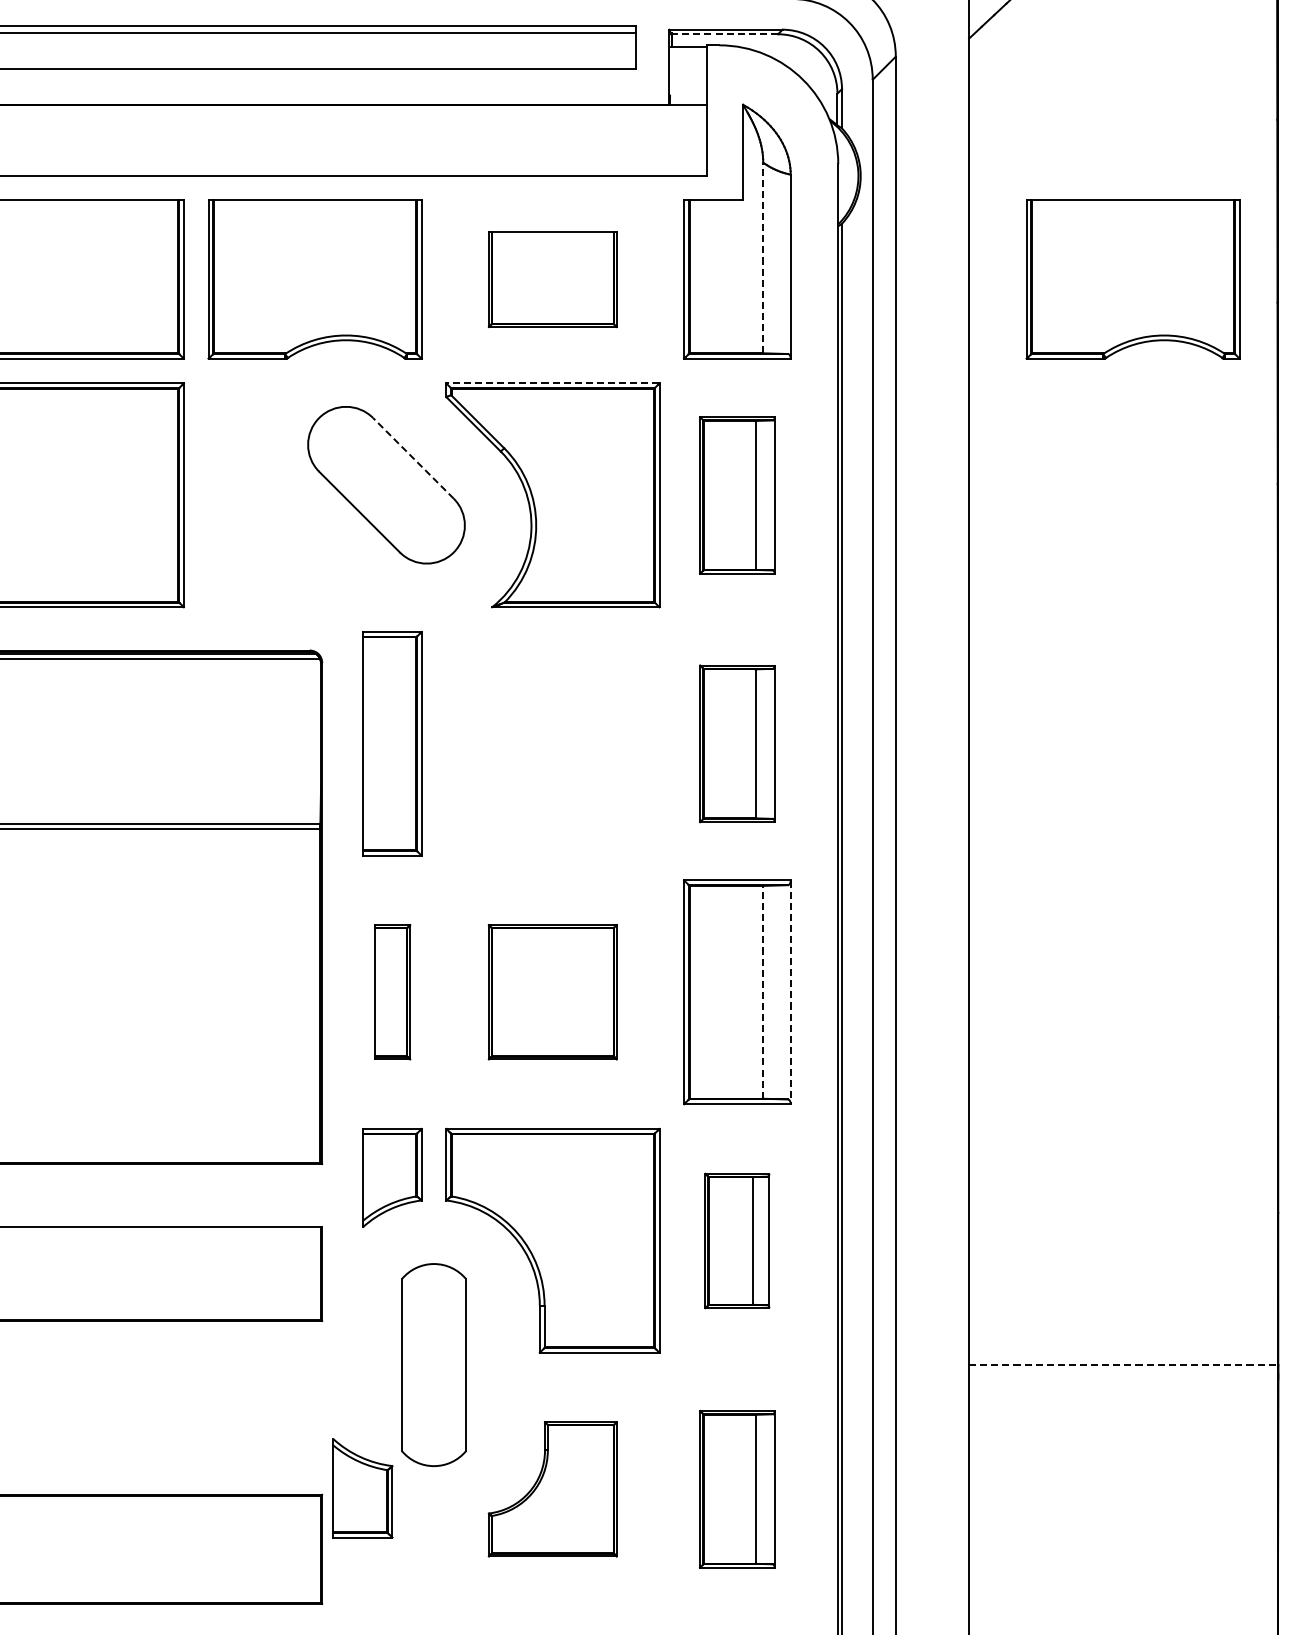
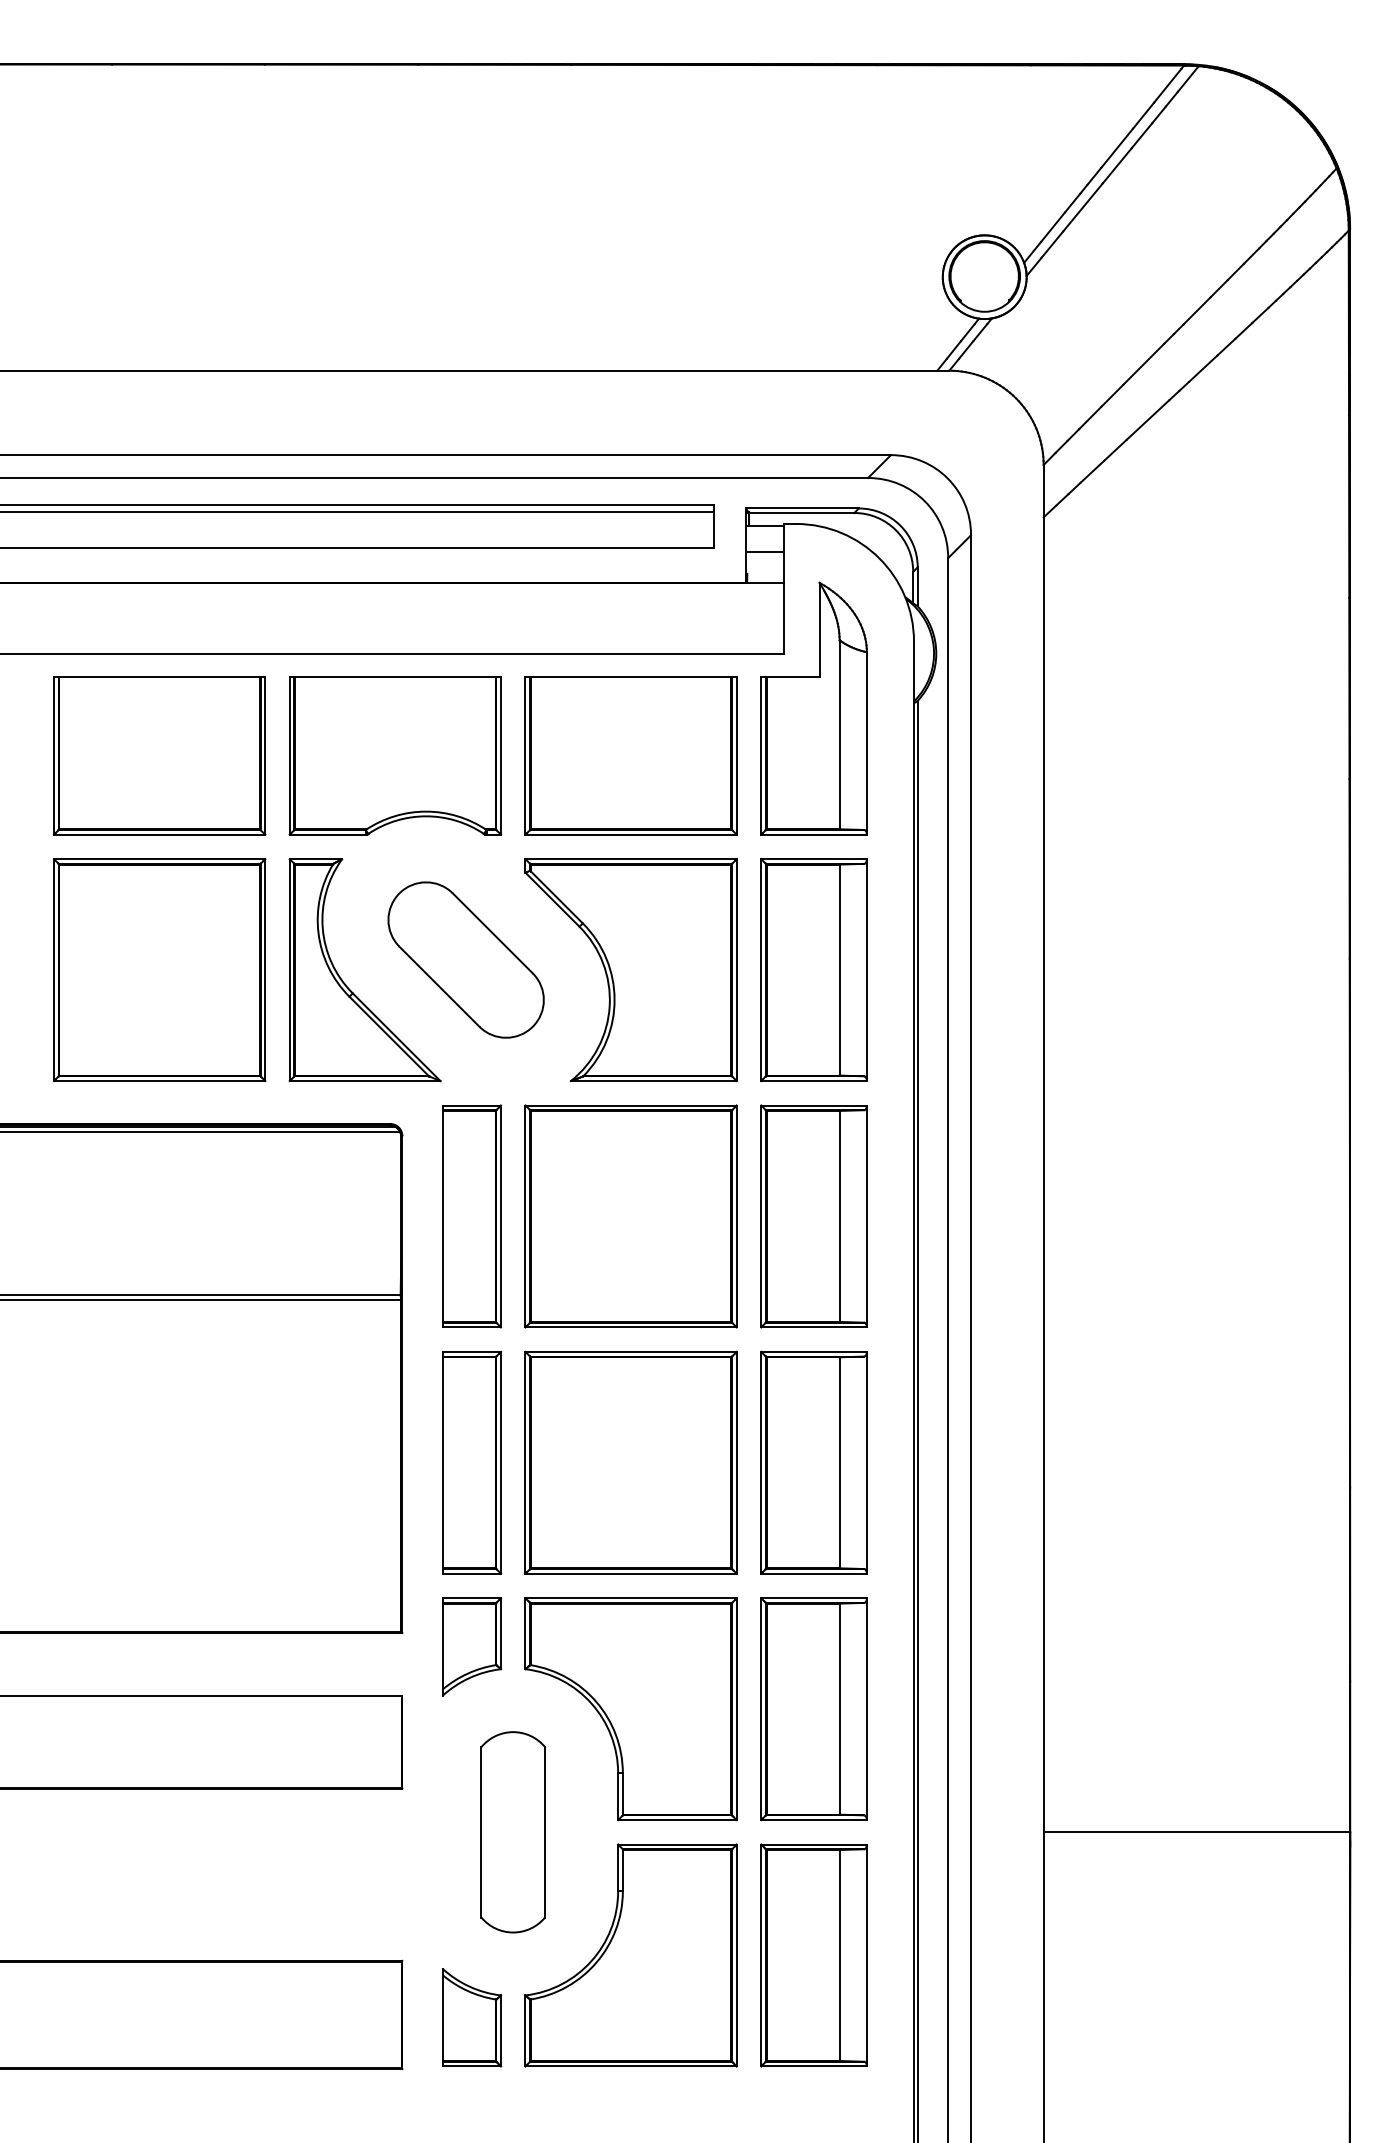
line: (724, 34) -> (801, 513), dashed -> solid
line: (688, 73) -> (765, 551), added
line: (763, 257) -> (839, 734), dashed -> solid
part: (552, 278) -> (630, 755), size x1.67
part: (1133, 278) -> (1206, 755), removed
line: (553, 383) -> (631, 859), dashed -> solid
line: (413, 458) -> (492, 933), dashed -> solid
part: (736, 495) -> (813, 970), size x1.43
part: (265, 509) -> (346, 984), added
part: (552, 743) -> (630, 1216), added
part: (736, 743) -> (813, 1216), size x1.43
part: (392, 992) -> (472, 1462), size x1.67
part: (552, 992) -> (630, 1462), size x1.67
line: (763, 992) -> (839, 1462), dashed -> solid
line: (790, 992) -> (866, 1462), dashed -> solid
part: (736, 1241) -> (813, 1709), size x1.67
line: (1124, 1365) -> (1197, 1832), dashed -> solid
part: (363, 1488) -> (472, 2017), moved
part: (552, 1489) -> (630, 1955), size x1.67
part: (736, 1489) -> (813, 1955), size x1.43

